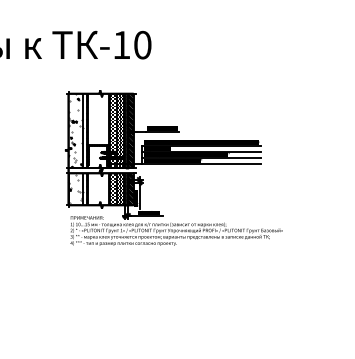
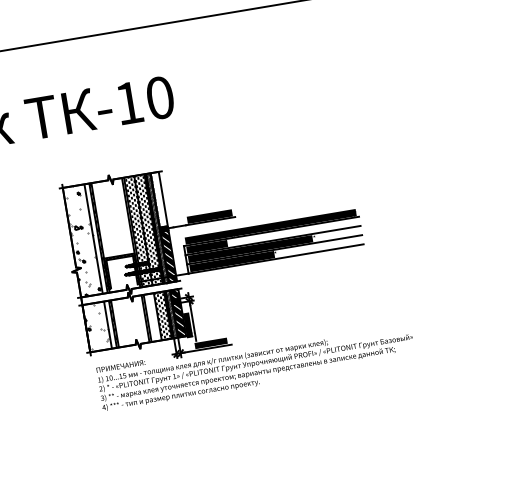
hatch: (130, 111) -> (158, 198), removed
hatch: (113, 189) -> (152, 318), removed

